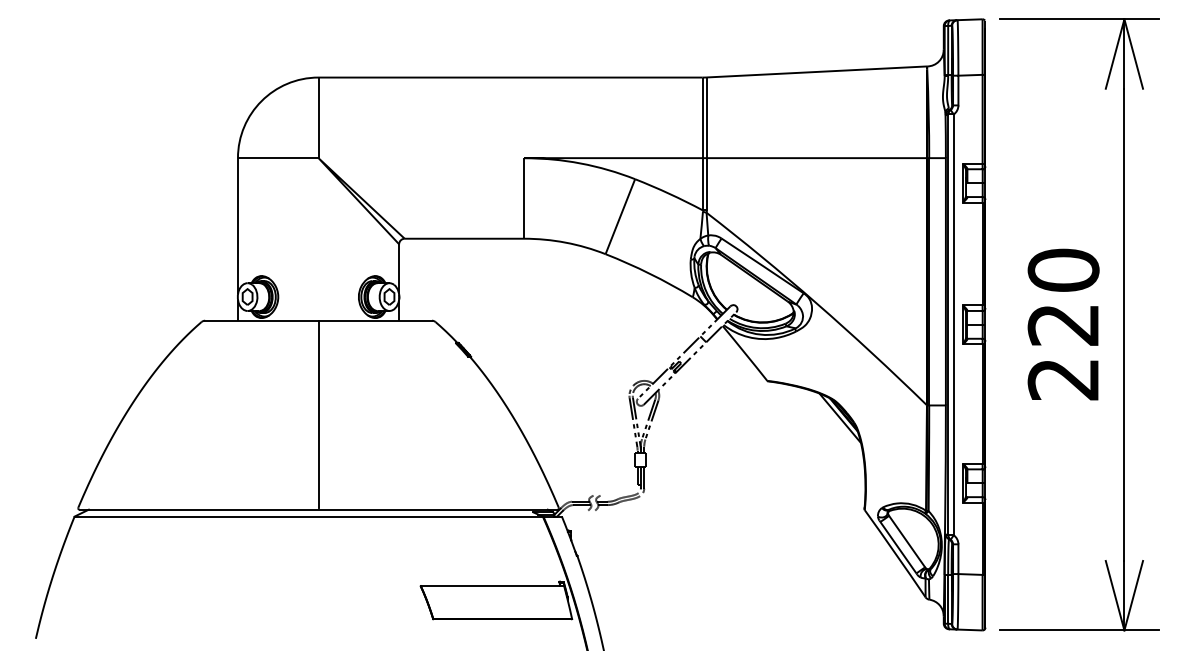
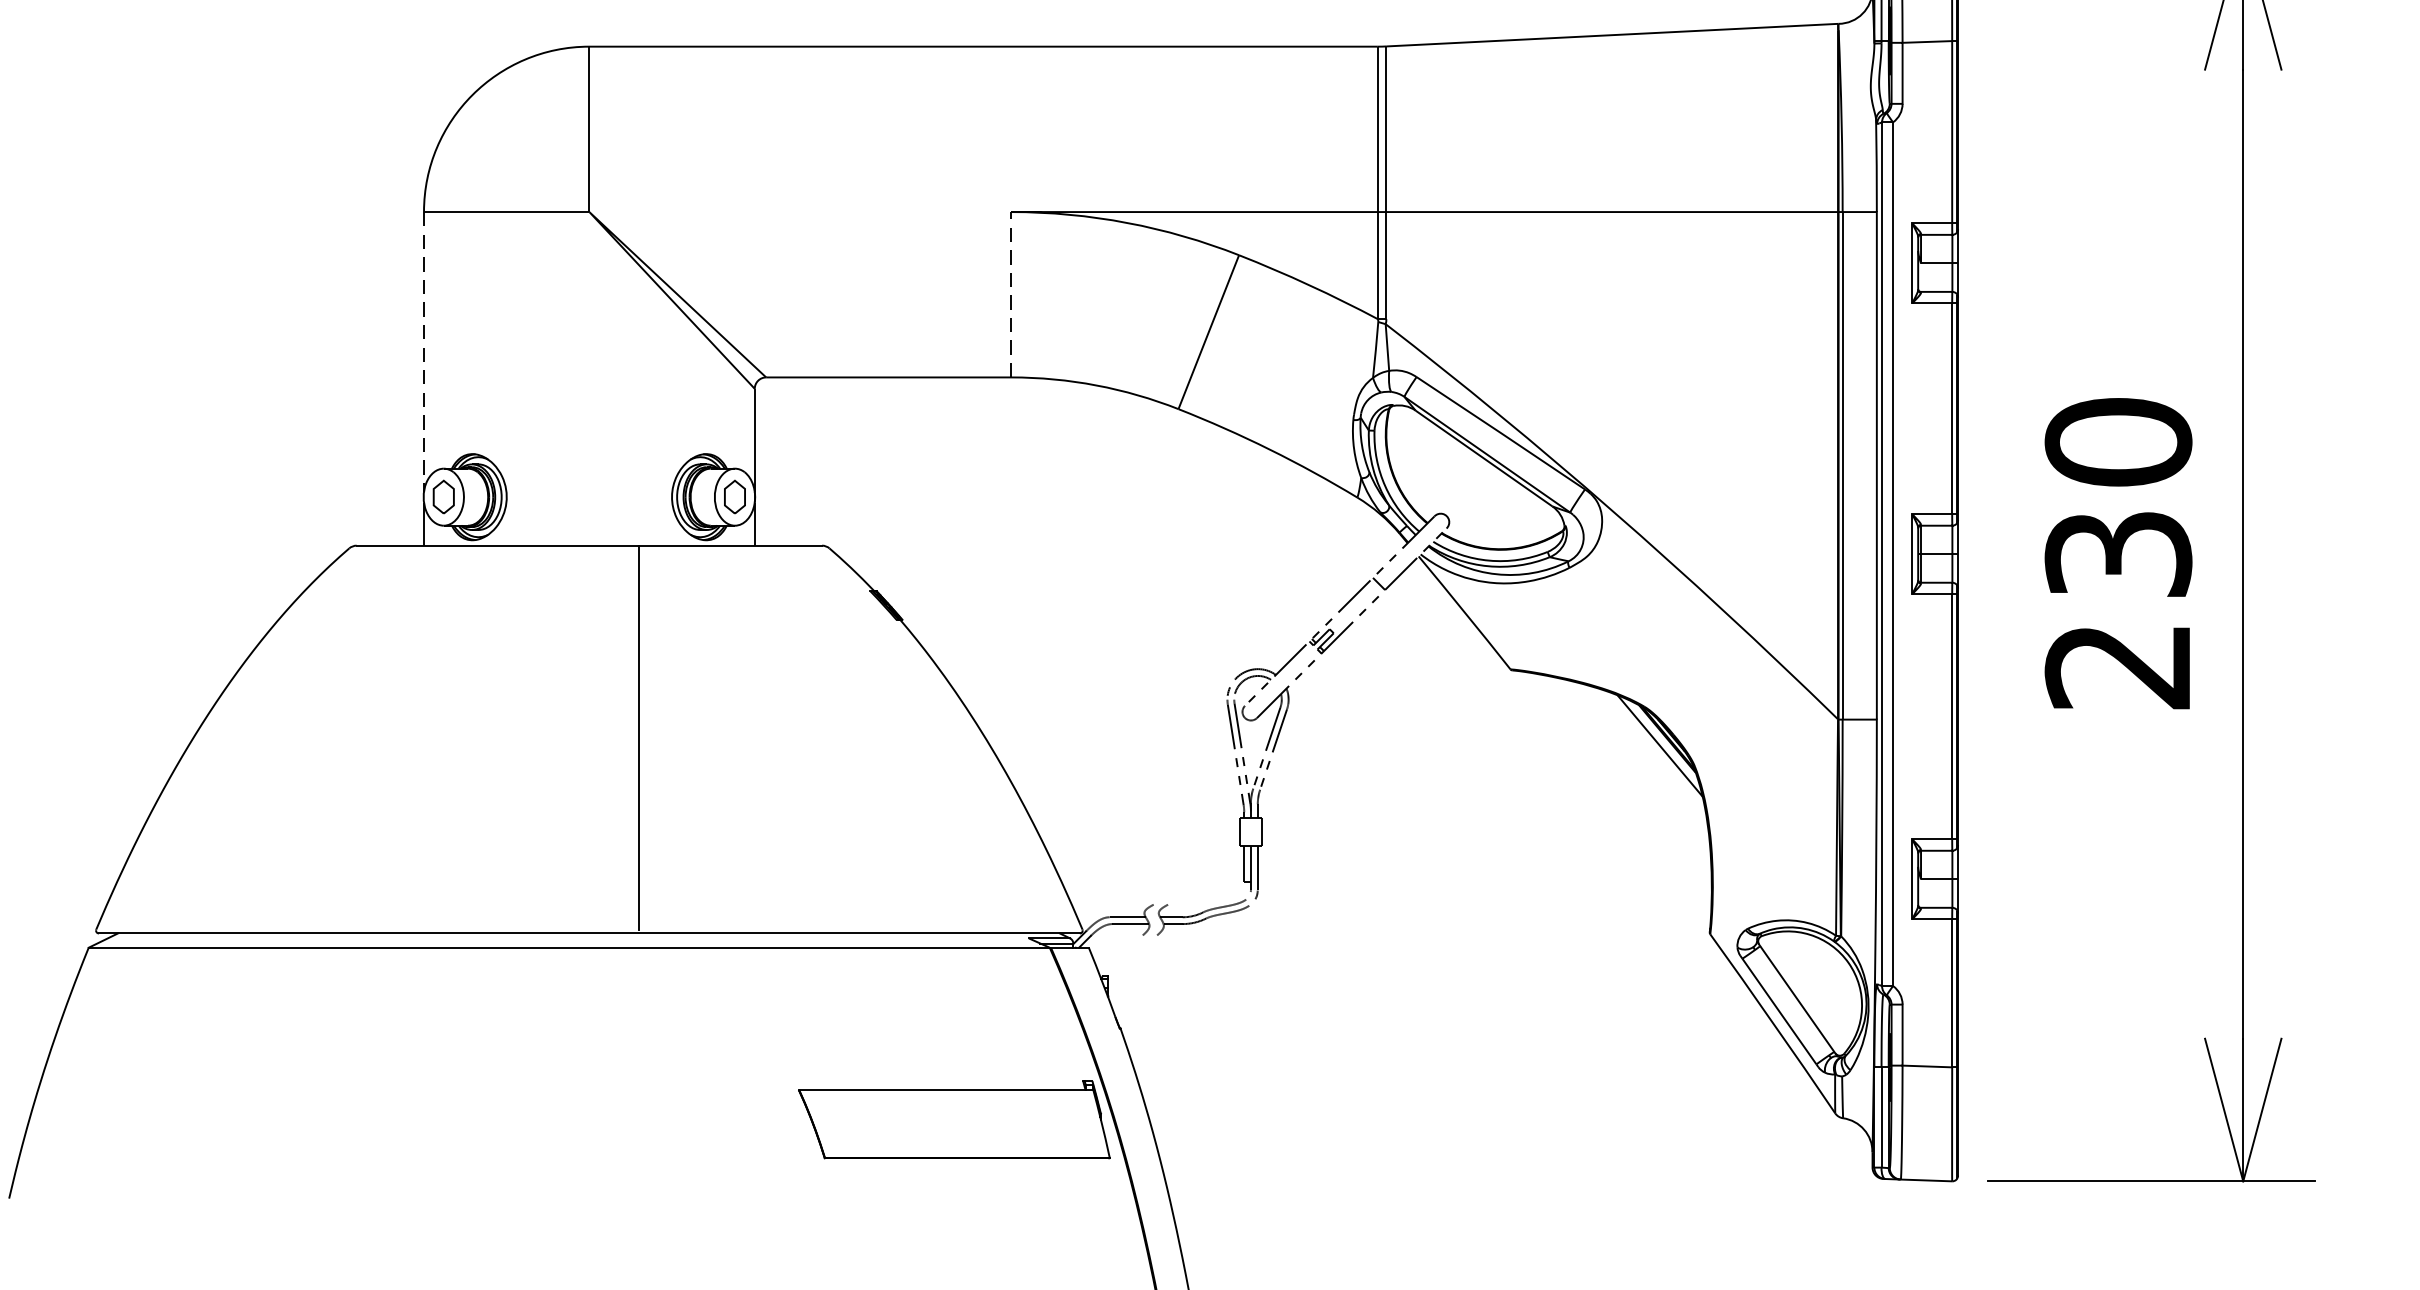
line: (524, 197) -> (1012, 292), solid -> dashed
line: (237, 226) -> (423, 352), solid -> dashed
text: (1063, 324) -> (2118, 553), 220 -> 230
line: (318, 413) -> (638, 736), moved

